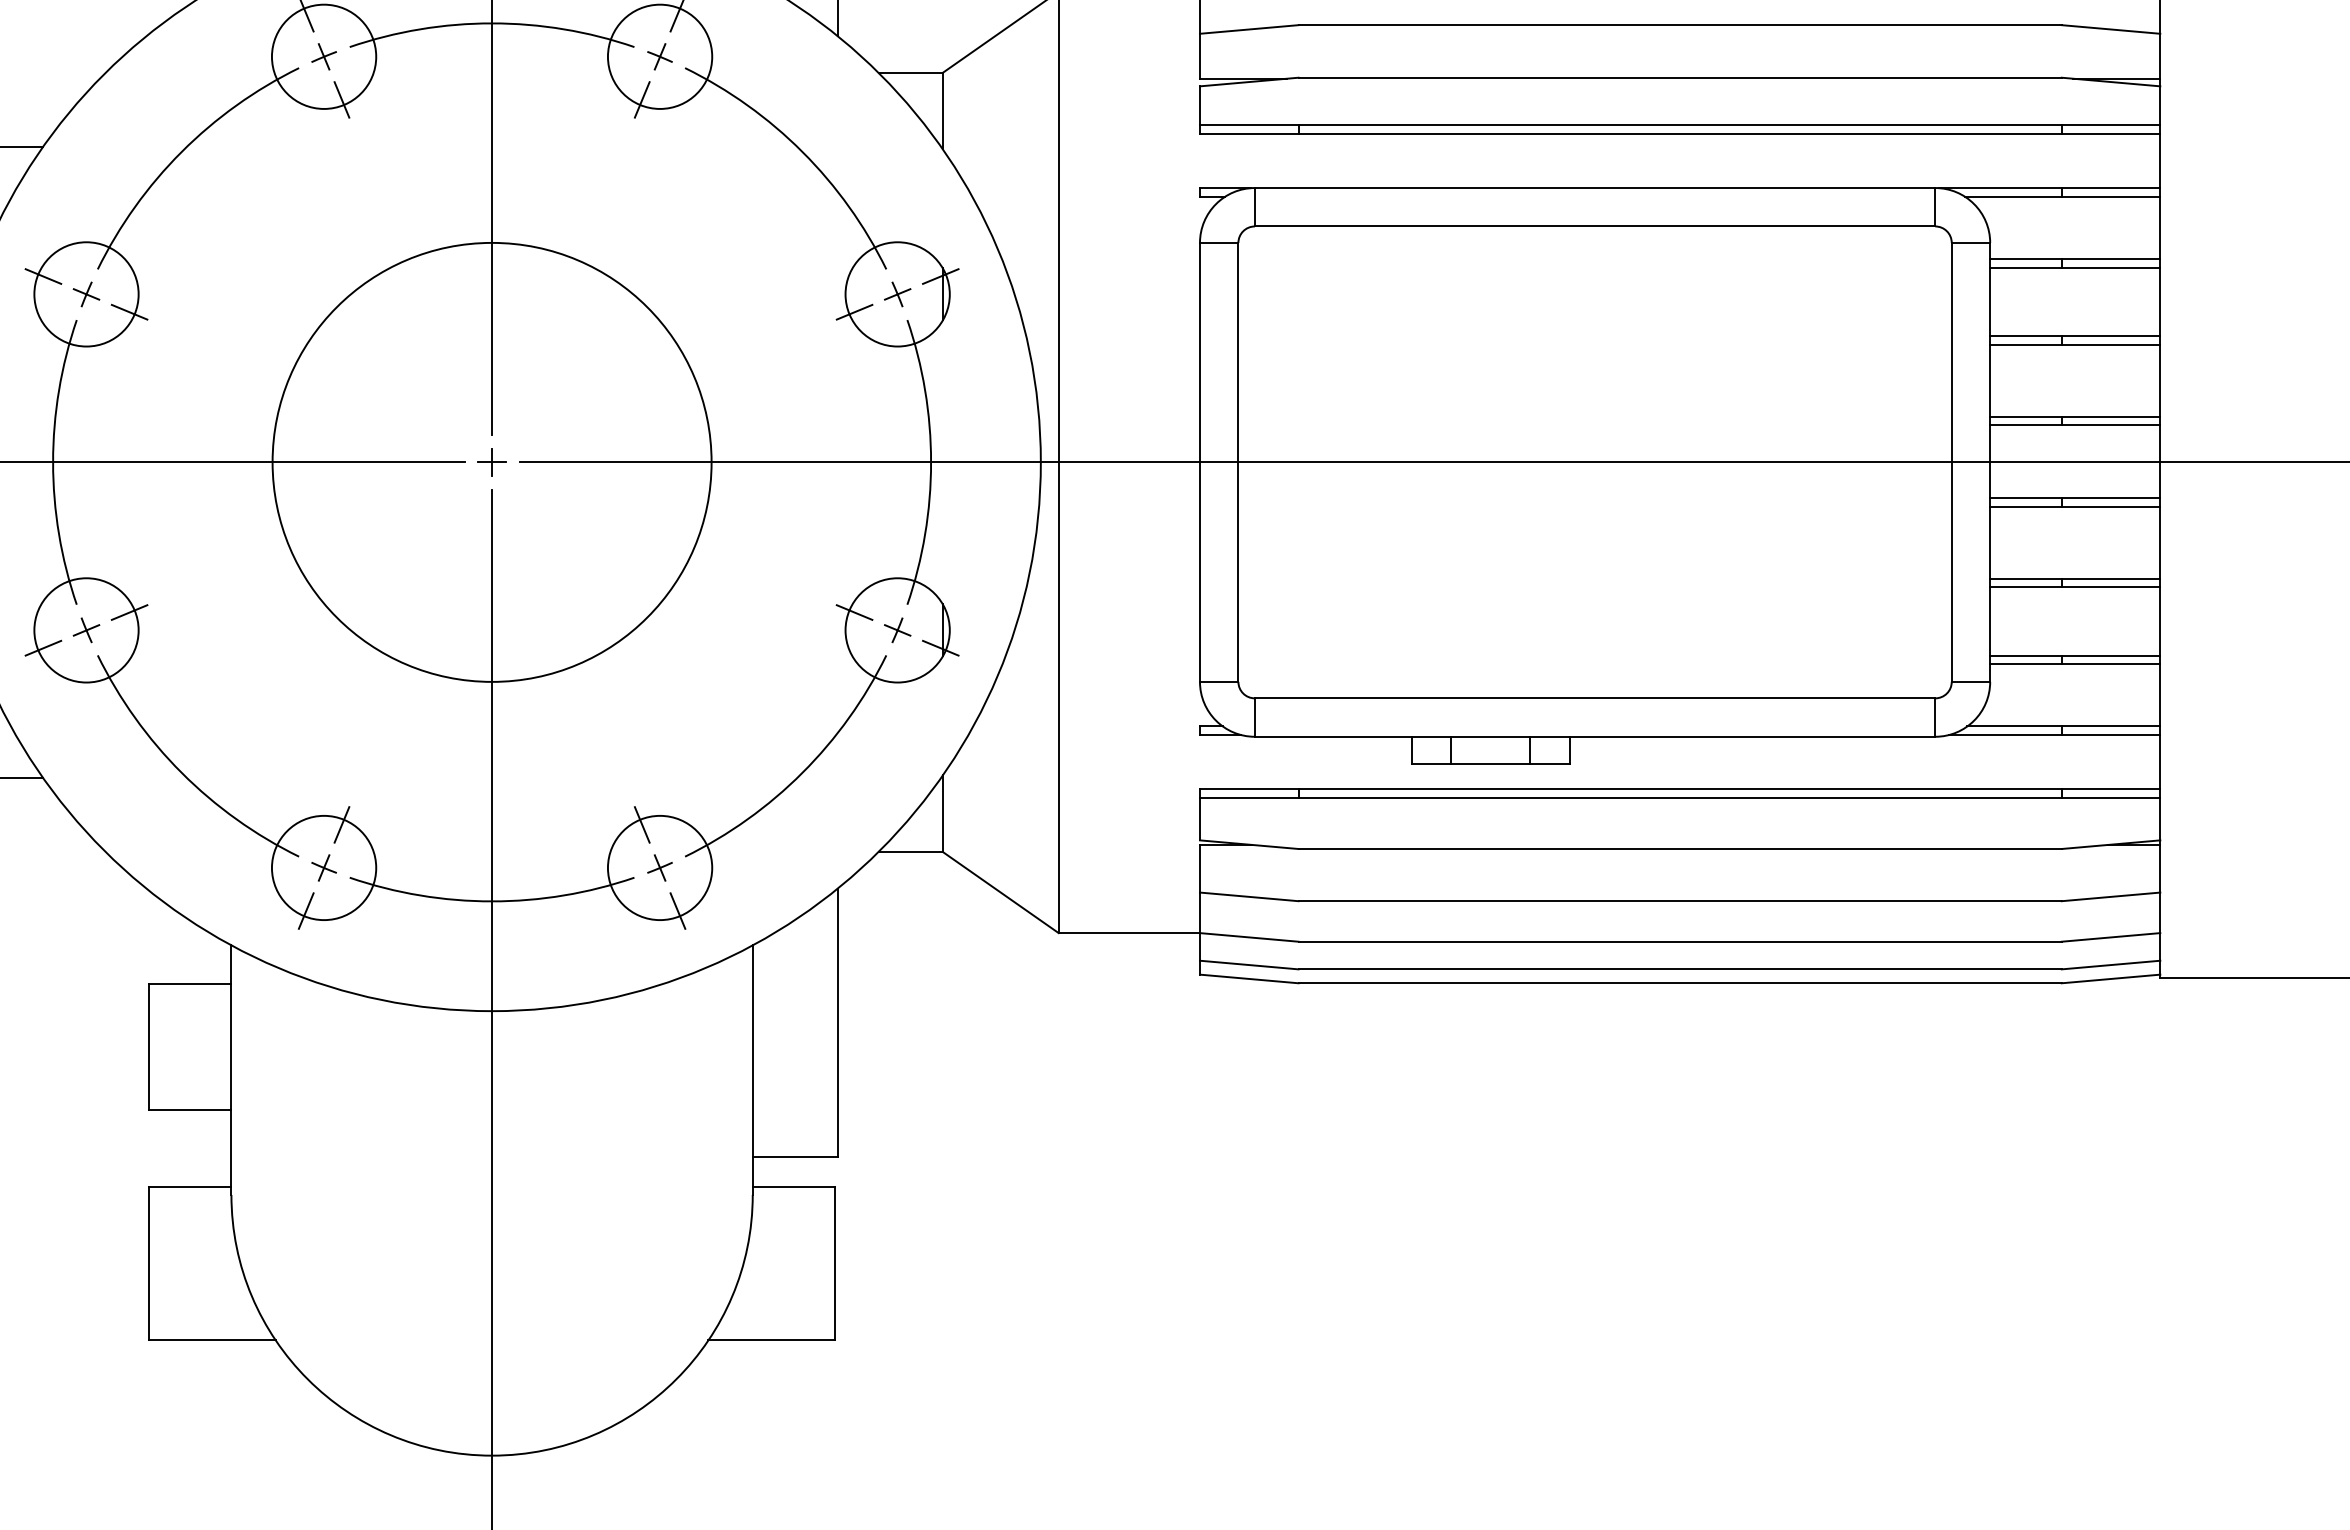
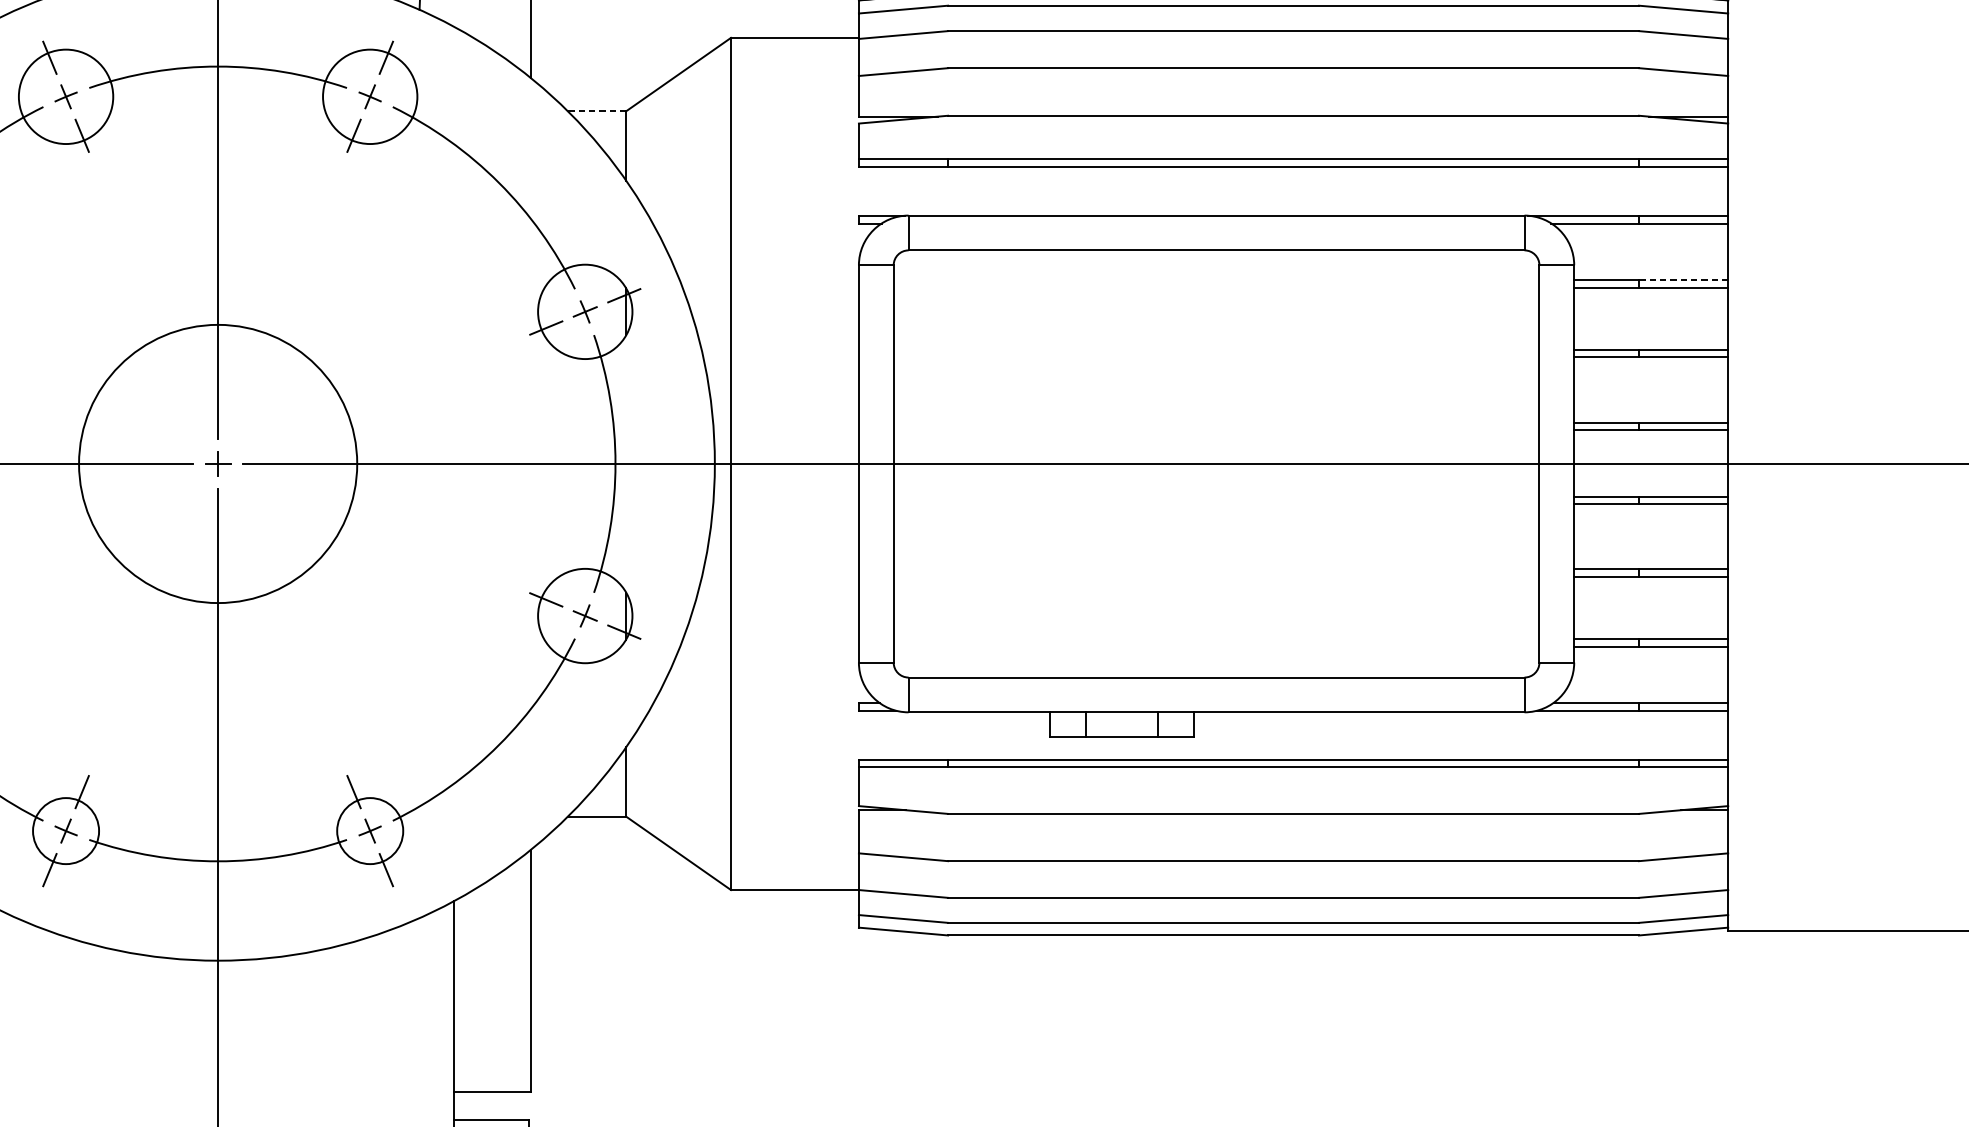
line: (910, 72) -> (596, 111), solid -> dashed
line: (2110, 259) -> (1683, 280), solid -> dashed
circle: (491, 461) -> (217, 463), size x0.7
circle: (323, 867) -> (65, 830), size x0.7
circle: (659, 867) -> (369, 830), size x0.7

